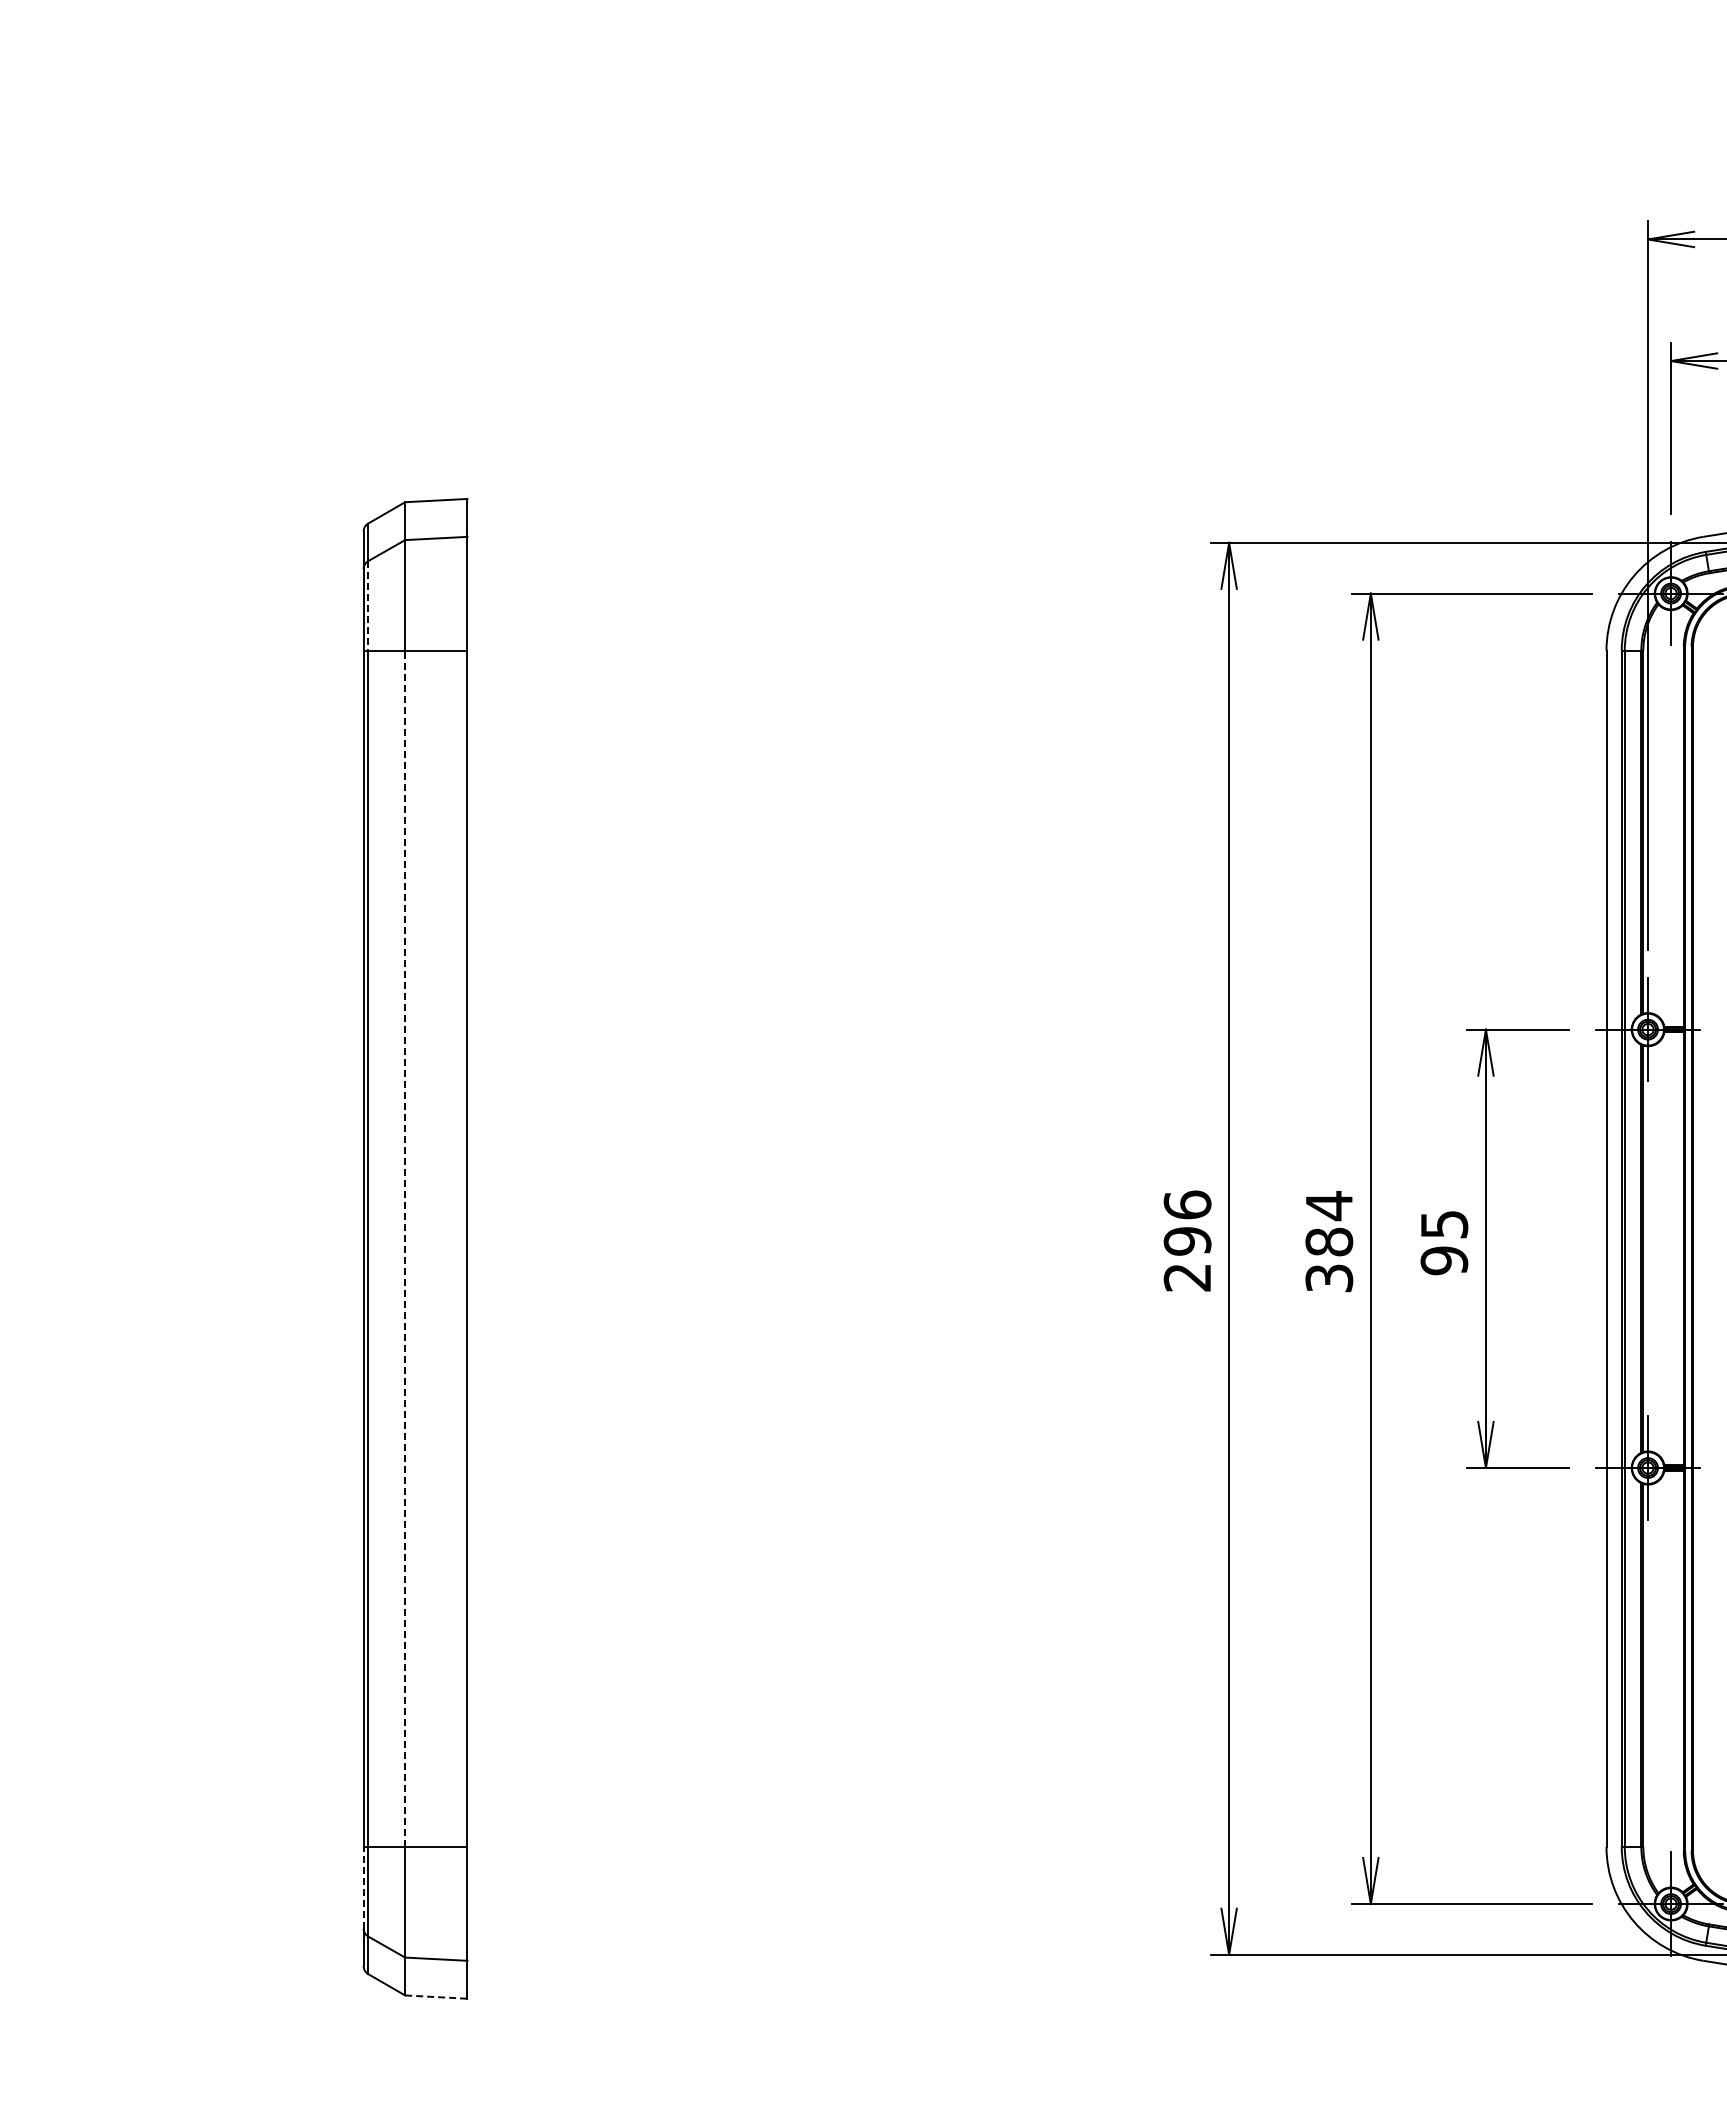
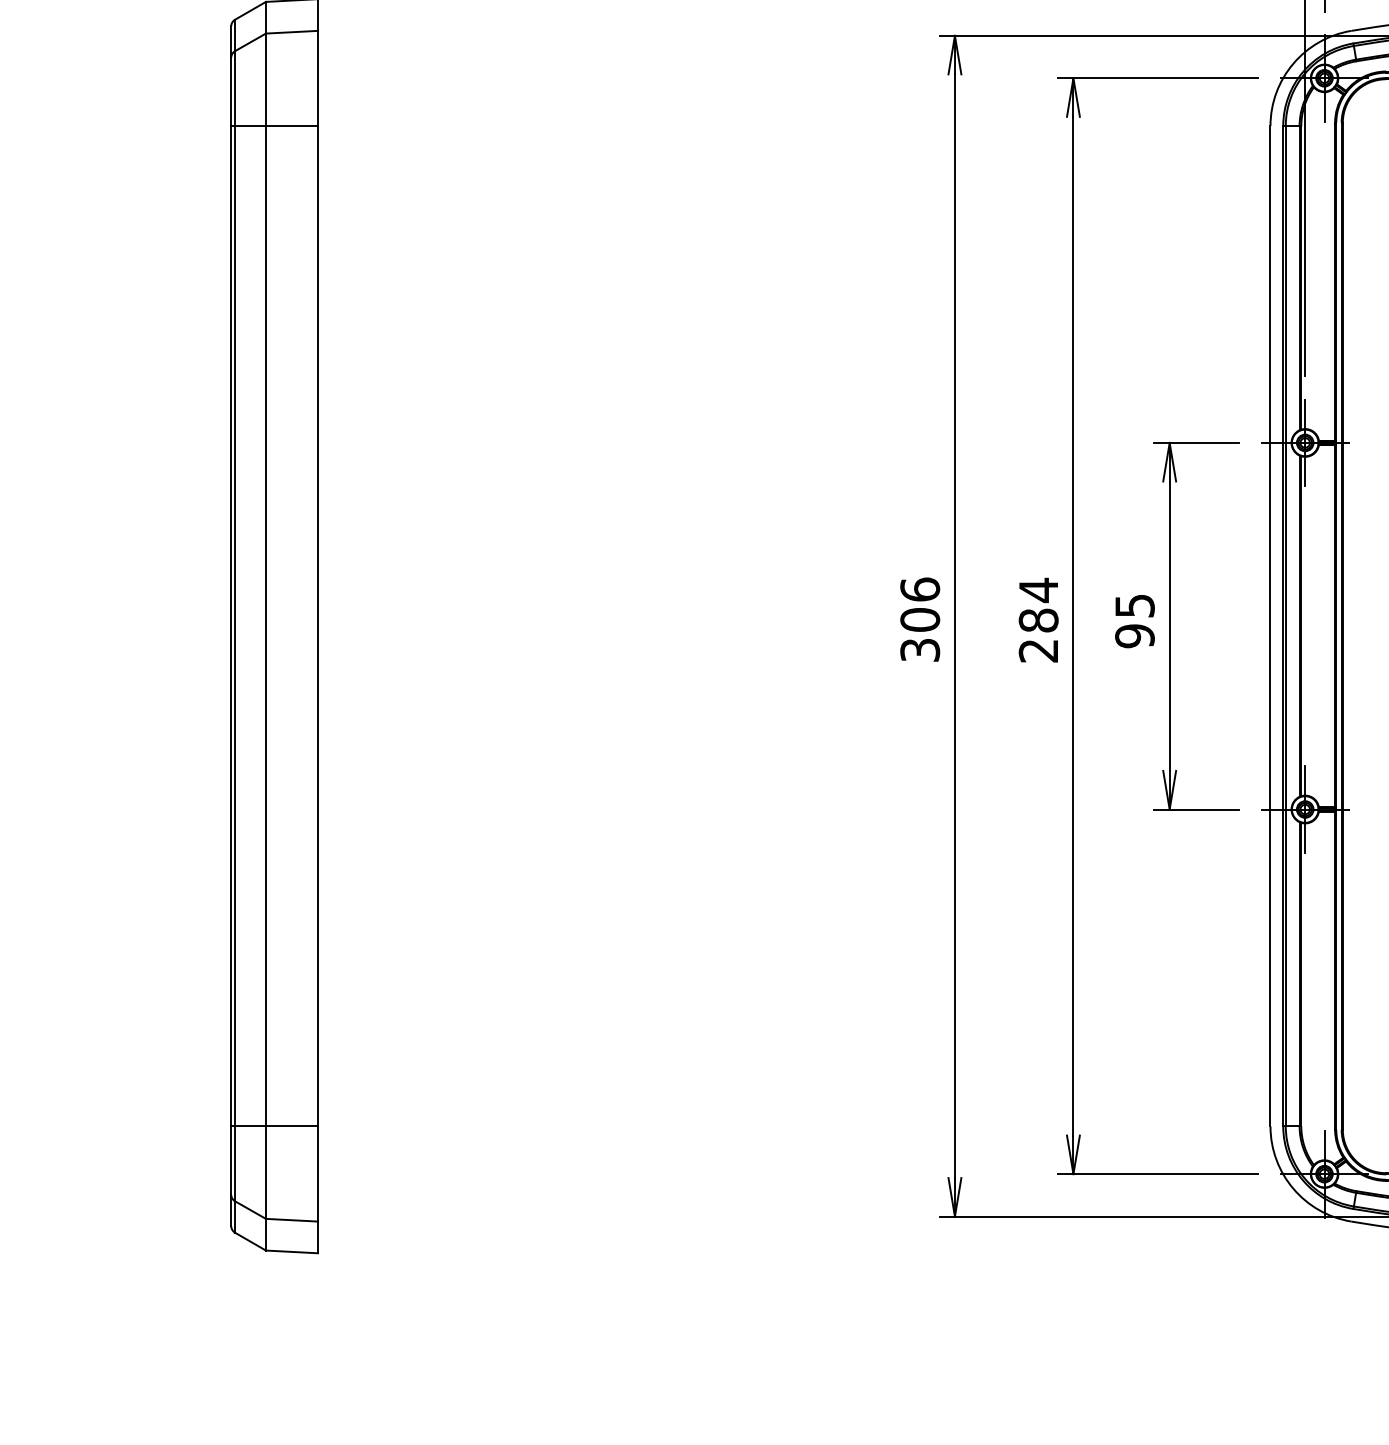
line: (368, 605) -> (235, 88), dashed -> solid
line: (405, 1248) -> (266, 625), dashed -> solid
text: (1187, 1259) -> (920, 635), 296 -> 306
text: (1329, 1278) -> (1038, 651), 384 -> 284
line: (363, 1887) -> (231, 1160), dashed -> solid
line: (436, 1997) -> (292, 1252), dashed -> solid

